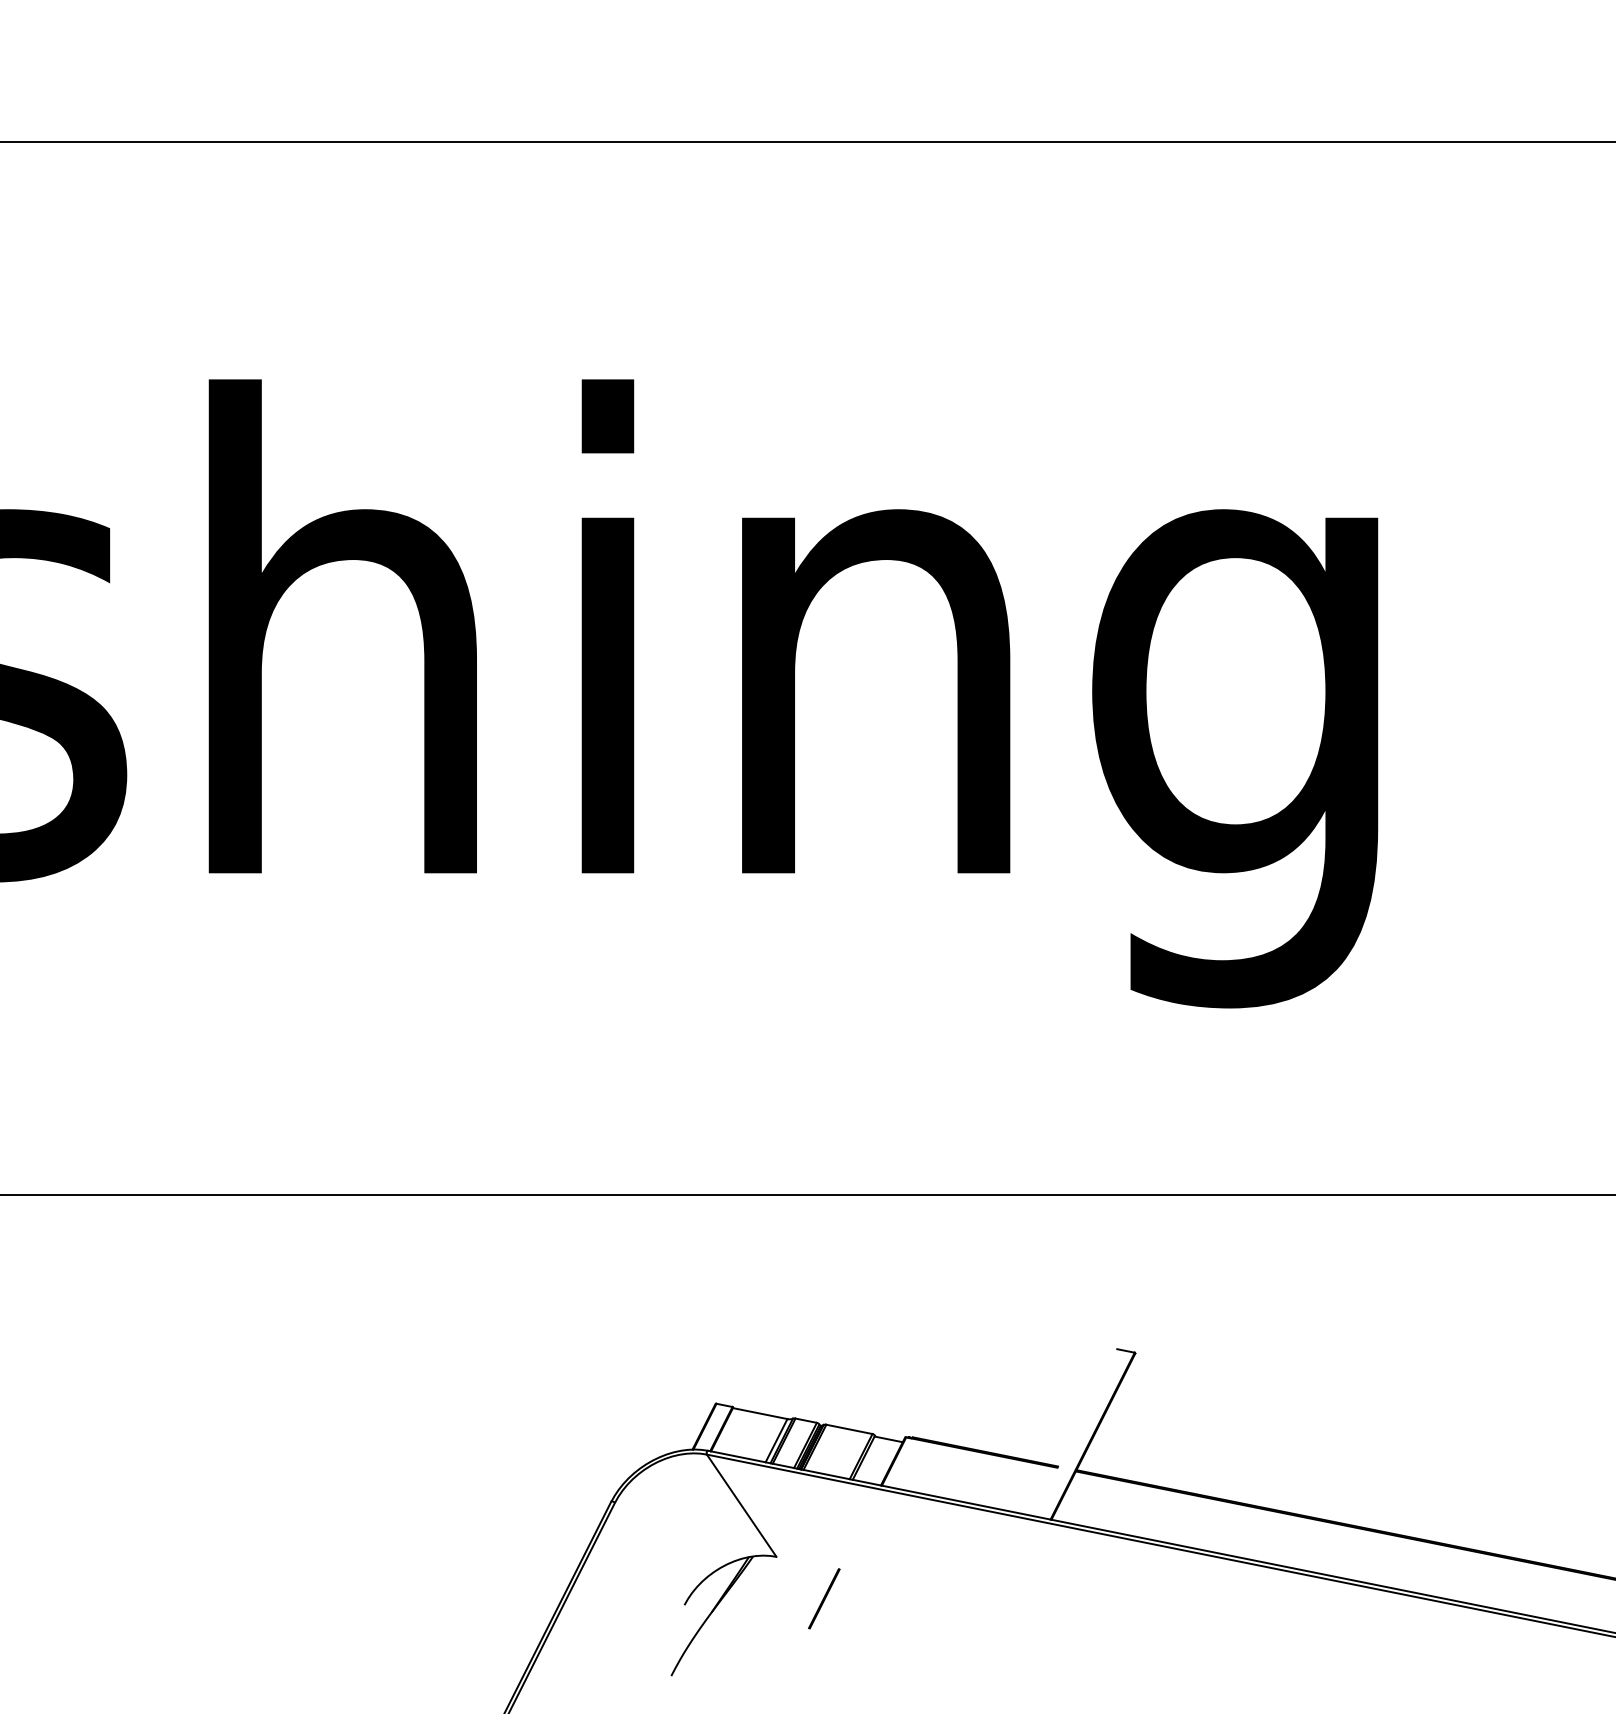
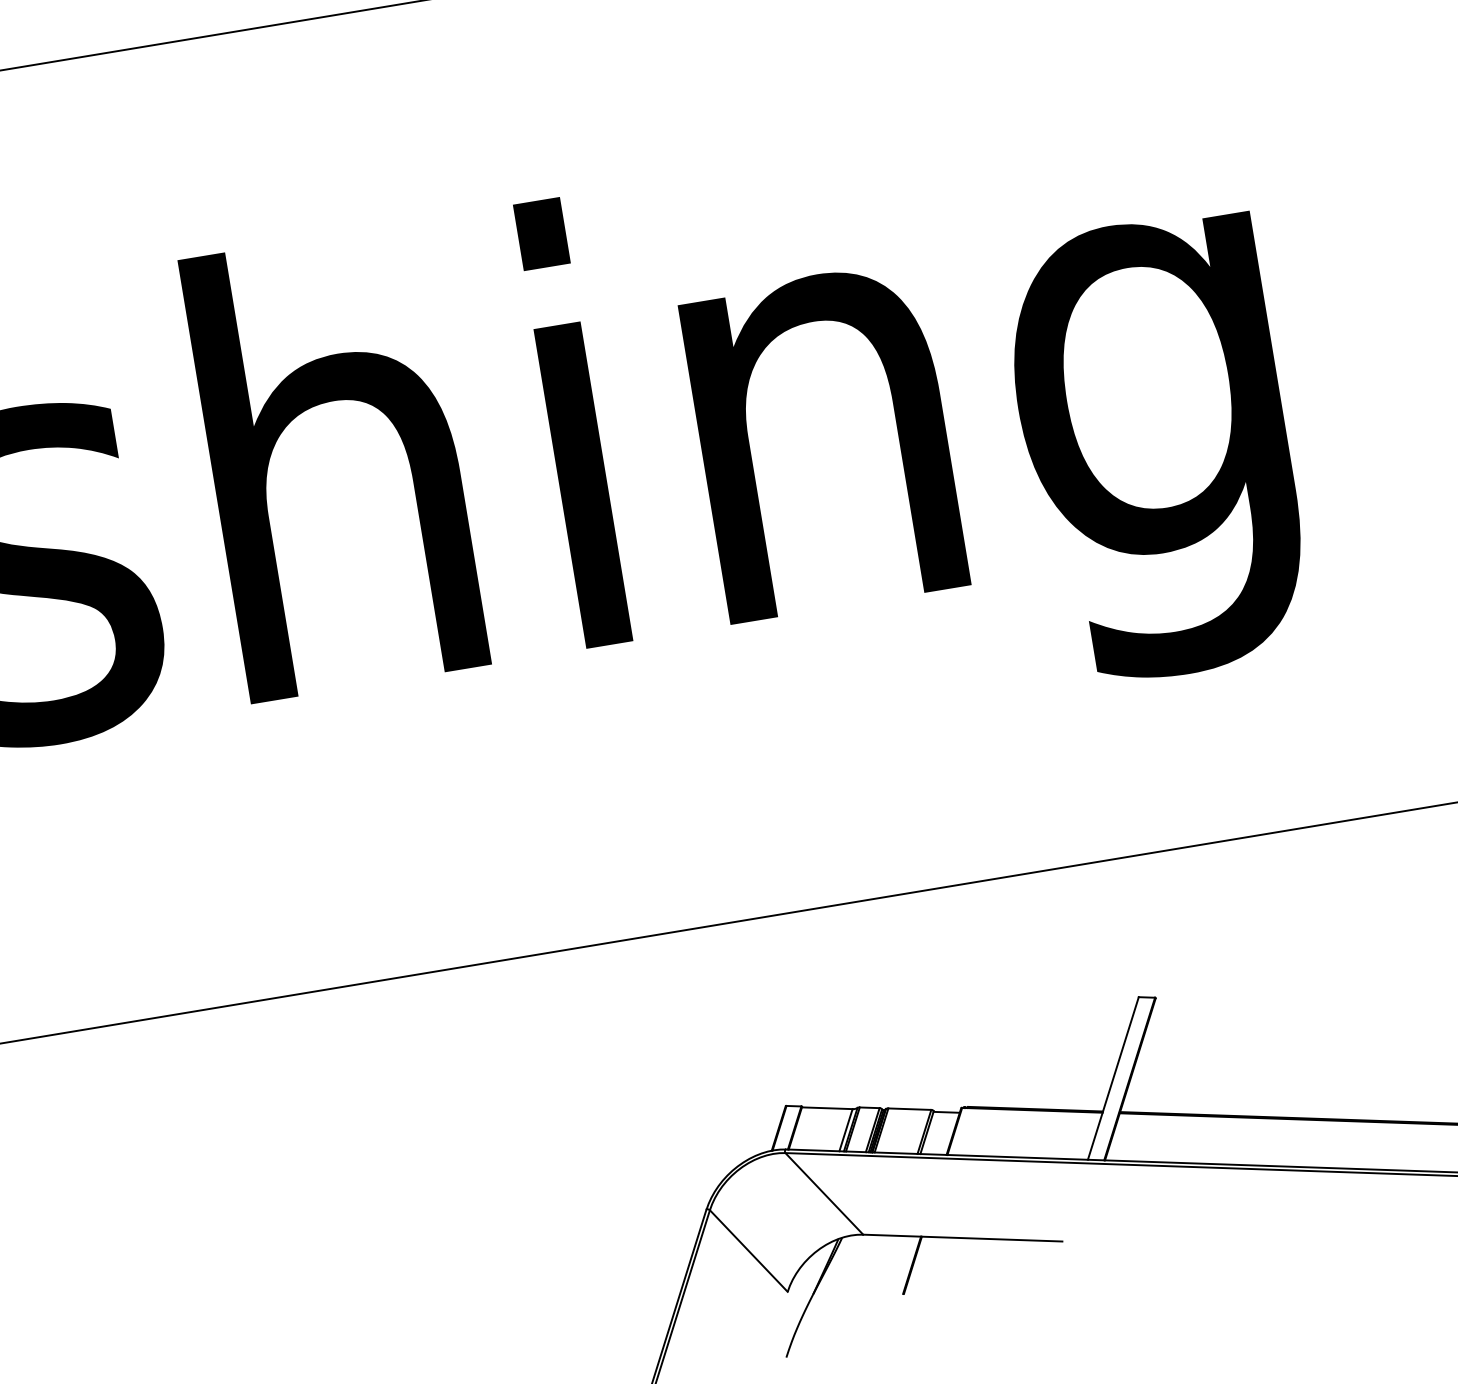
line: (1075, 1432) -> (1113, 1078), added
line: (649, 1553) -> (748, 1250), added
line: (883, 1577) -> (962, 1237), added

